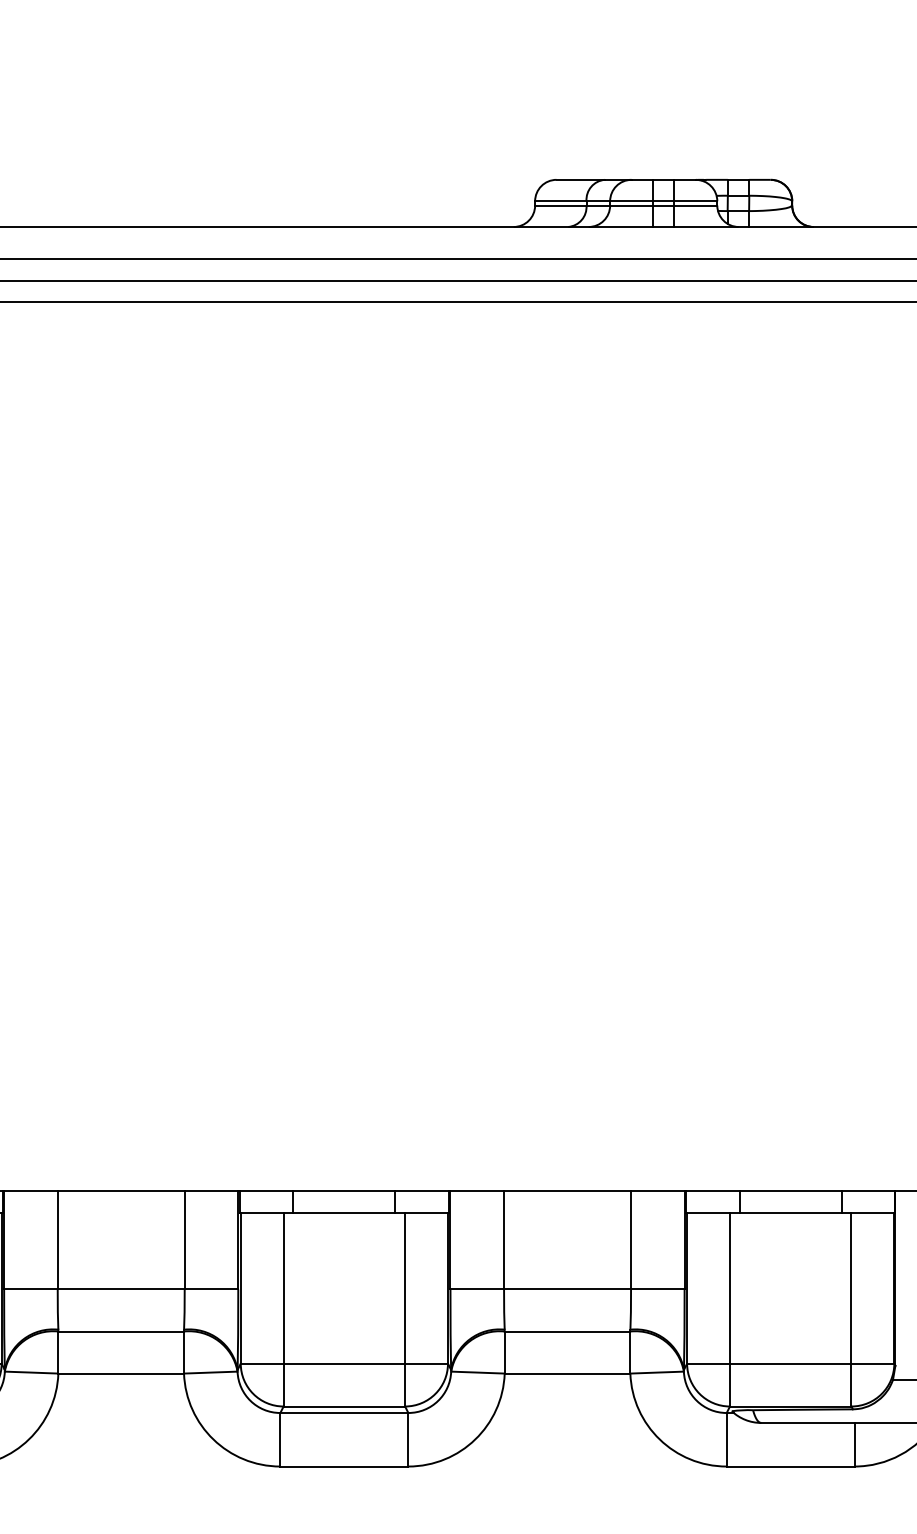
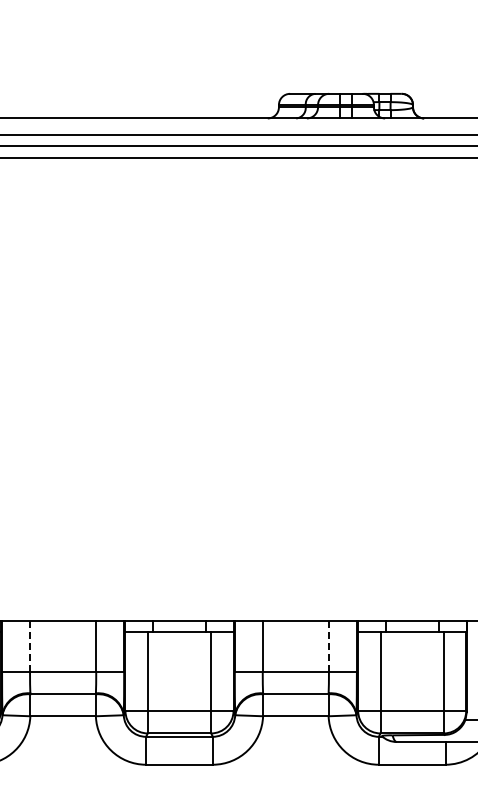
line: (58, 1239) -> (30, 646), solid -> dashed
line: (630, 1239) -> (328, 646), solid -> dashed

